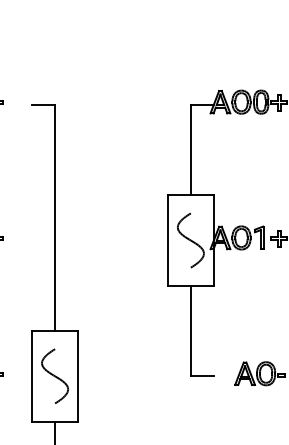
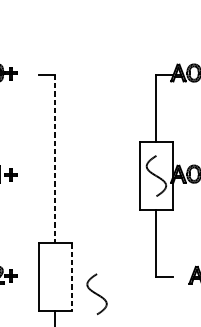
line: (55, 218) -> (55, 159), solid -> dashed
part: (54, 375) -> (96, 293), moved
line: (77, 376) -> (72, 277), solid -> dashed

